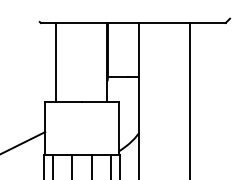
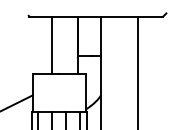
line: (56, 61) -> (51, 44), moved

